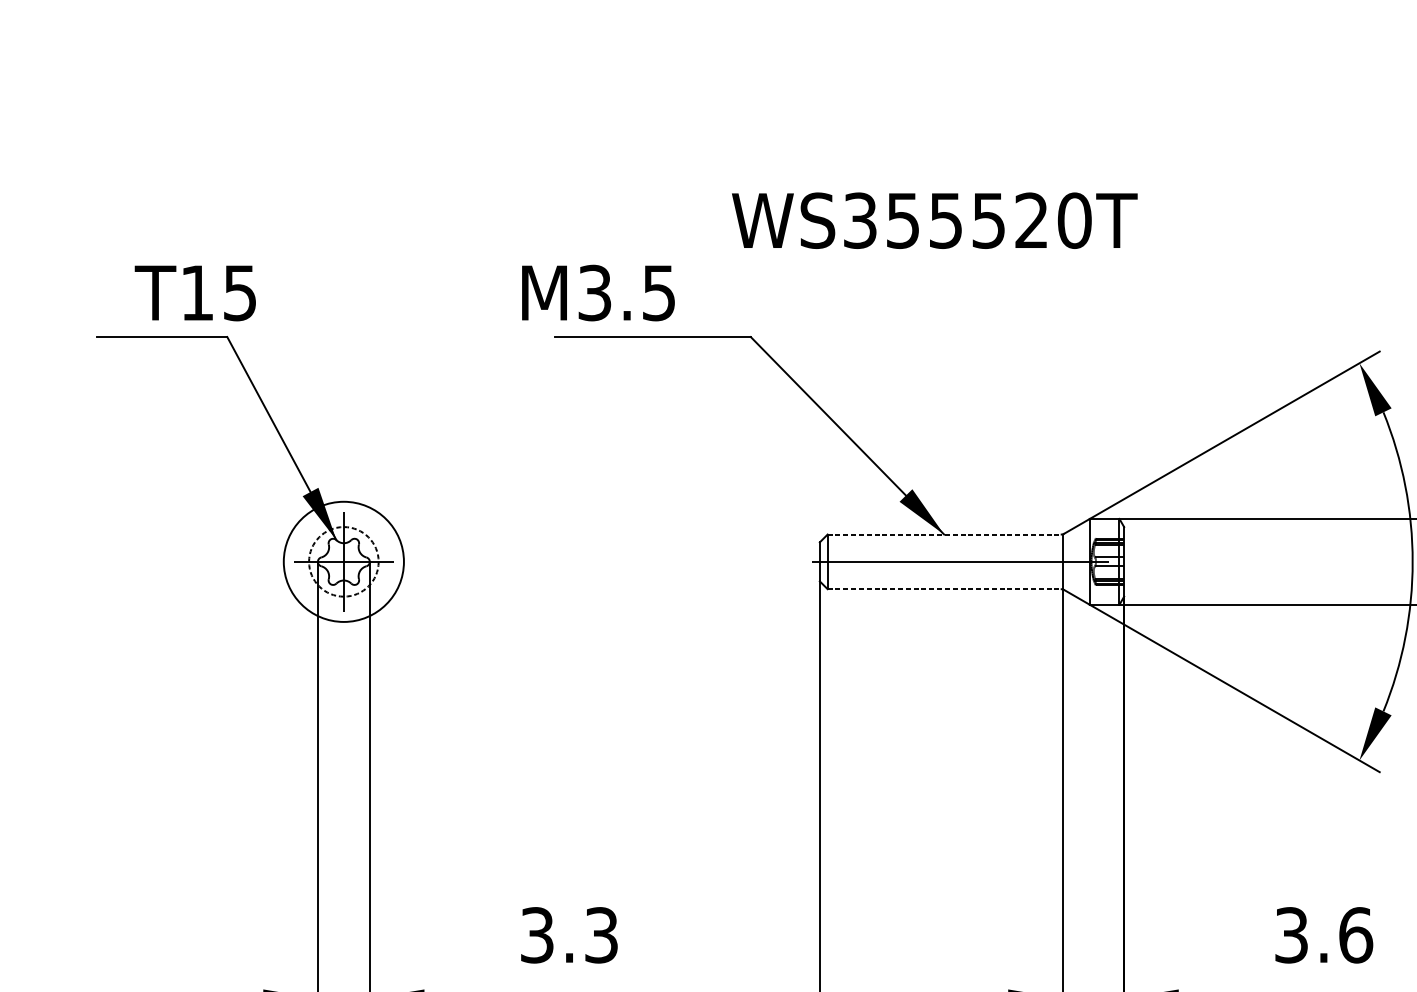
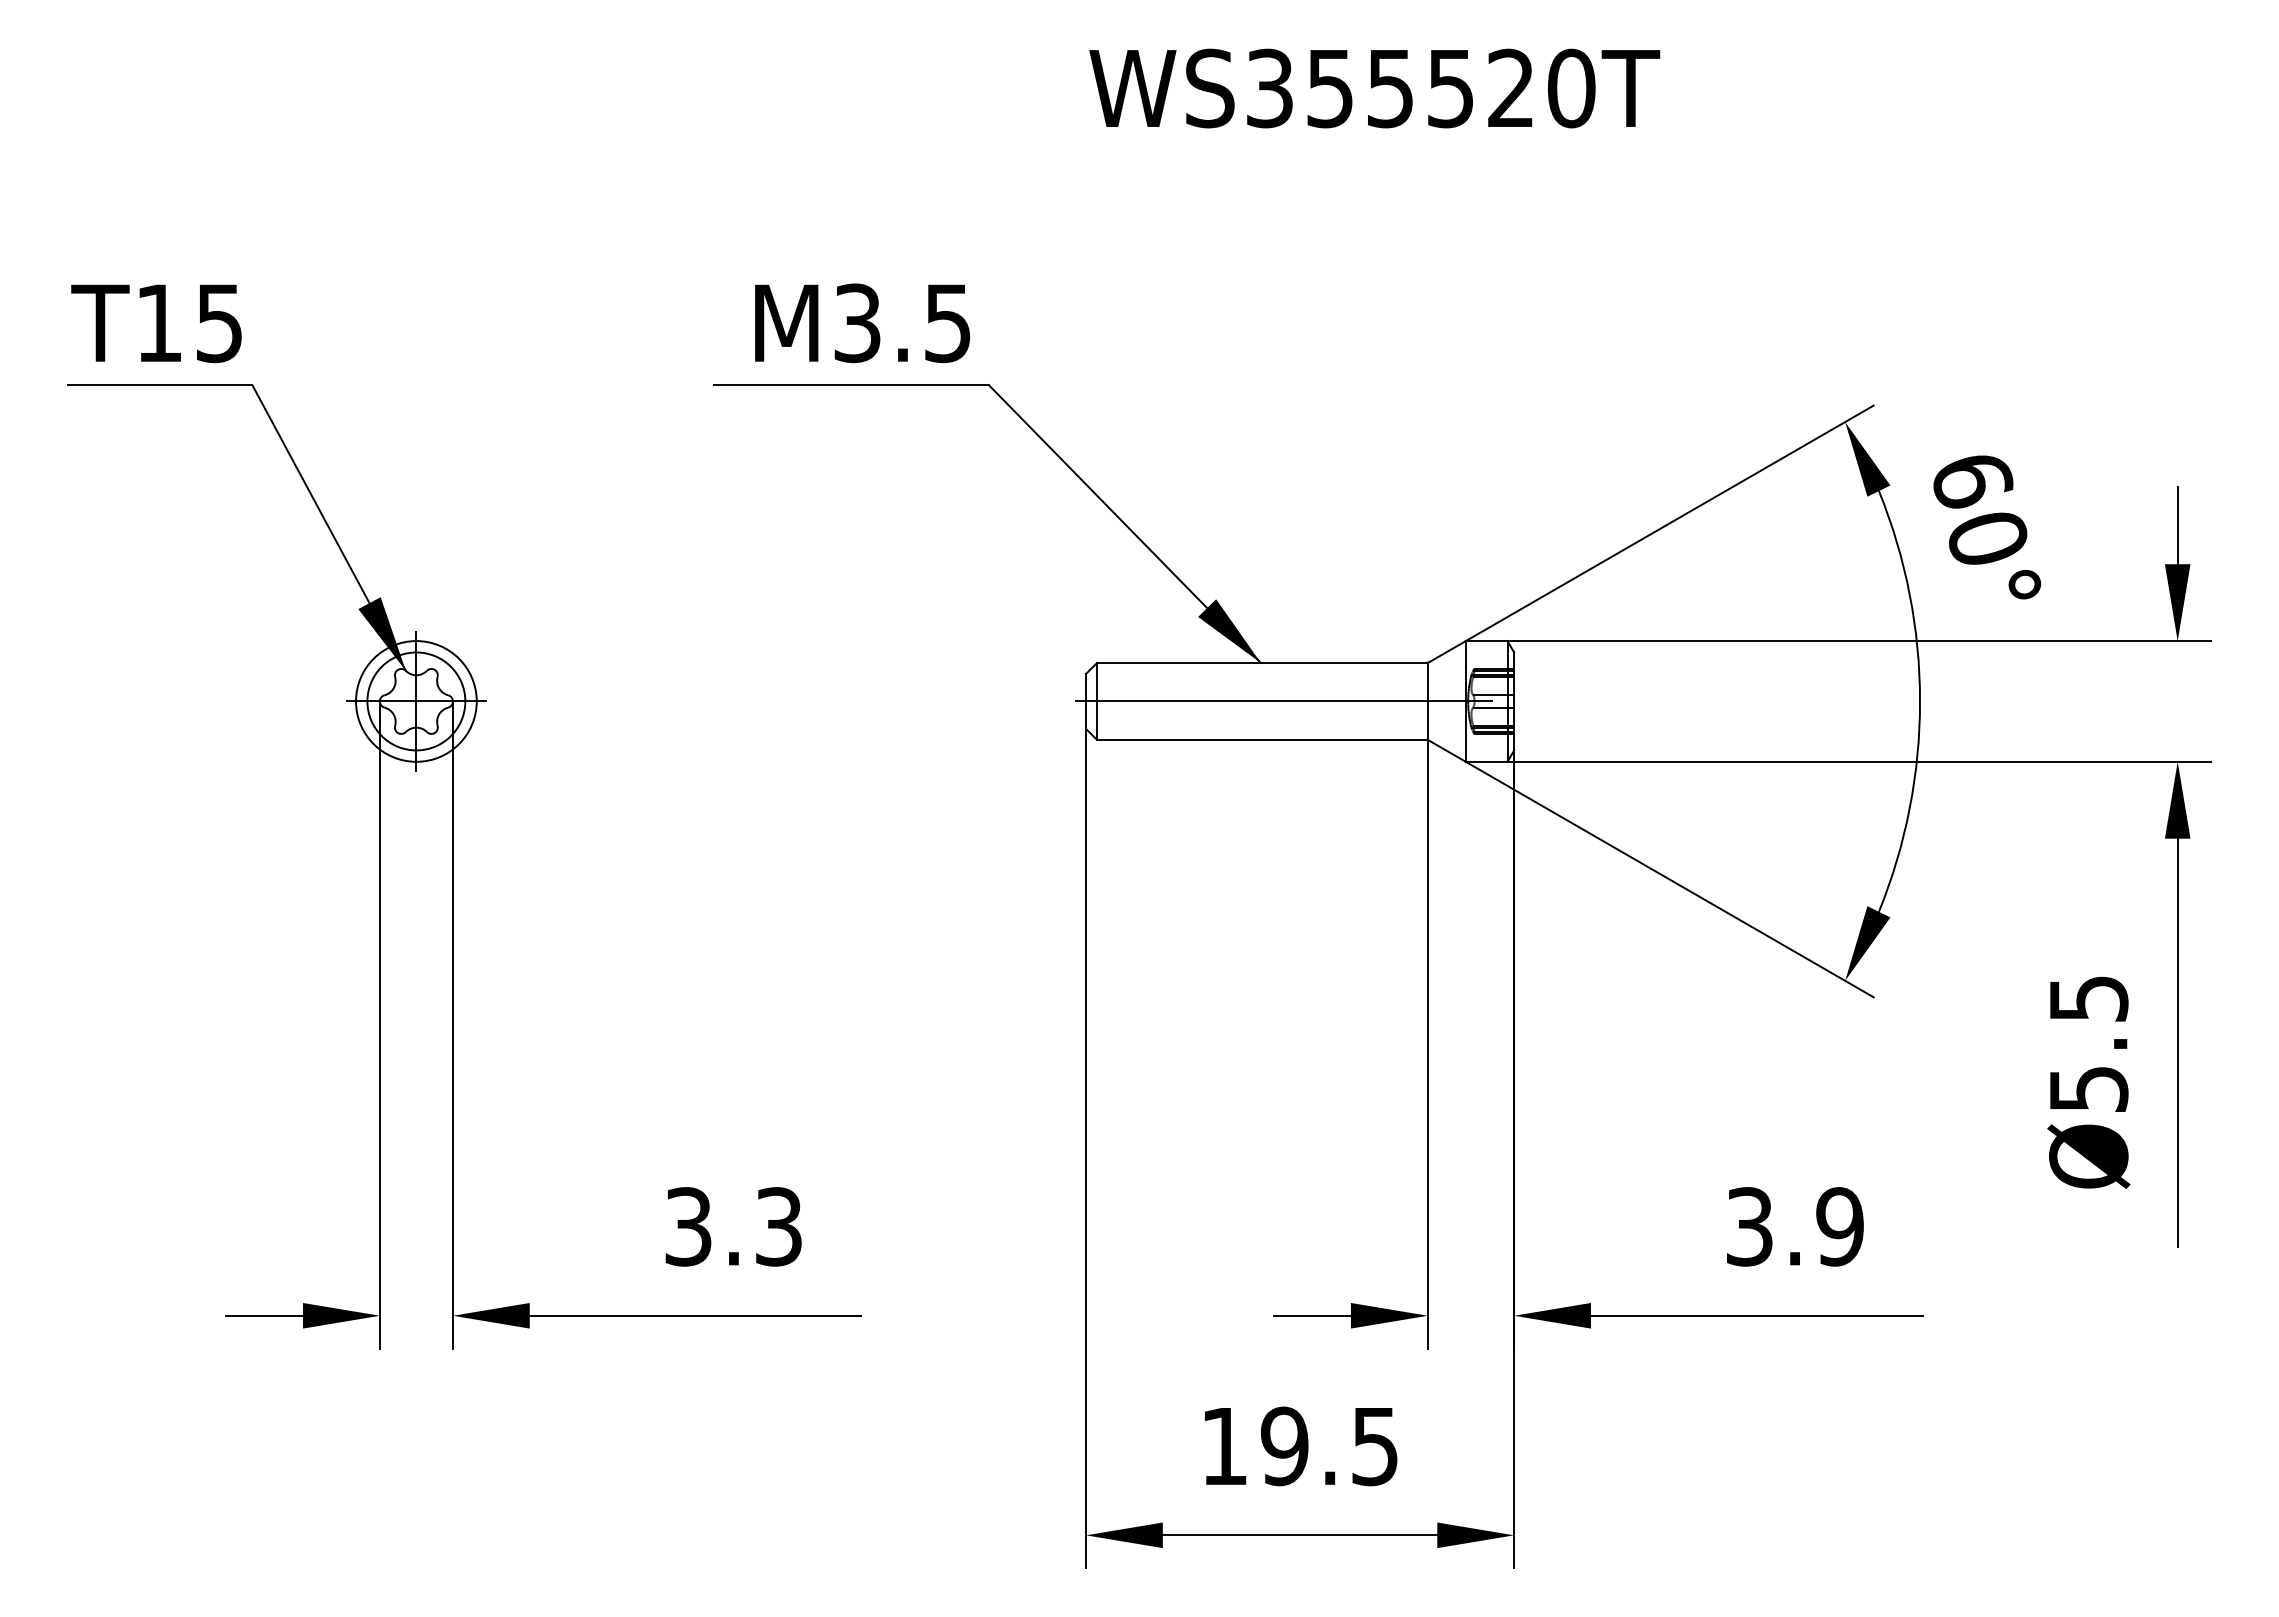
text: (934, 220) -> (1374, 88), moved
text: (195, 293) -> (156, 323), moved
text: (598, 293) -> (862, 323), moved
line: (943, 534) -> (1260, 663), dashed -> solid
circle: (343, 561) -> (416, 701), dashed -> solid
circle: (343, 561) -> (416, 701), size x0.71
line: (943, 588) -> (1260, 739), dashed -> solid
text: (1356, 935) -> (1840, 1226), 3.6 -> 3.9

